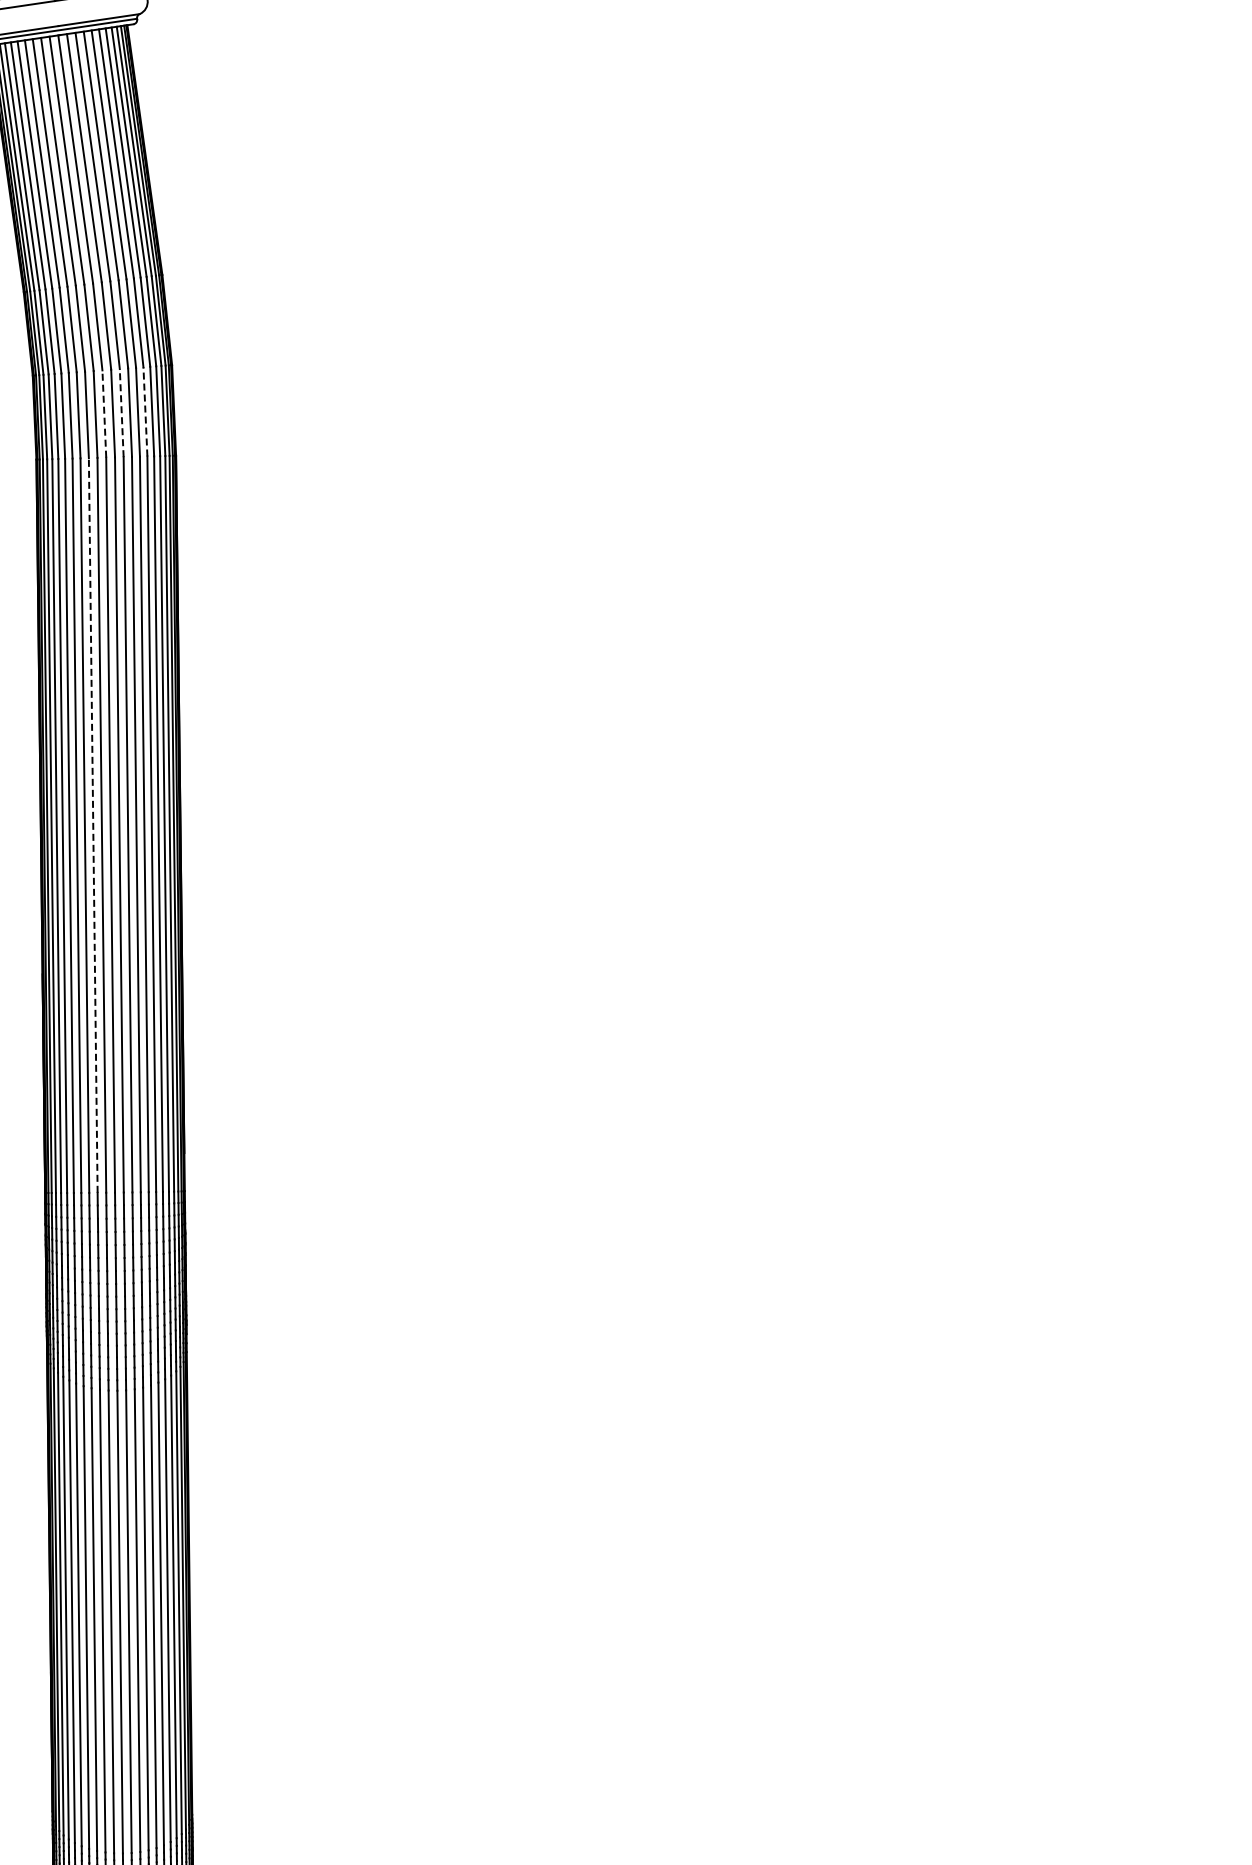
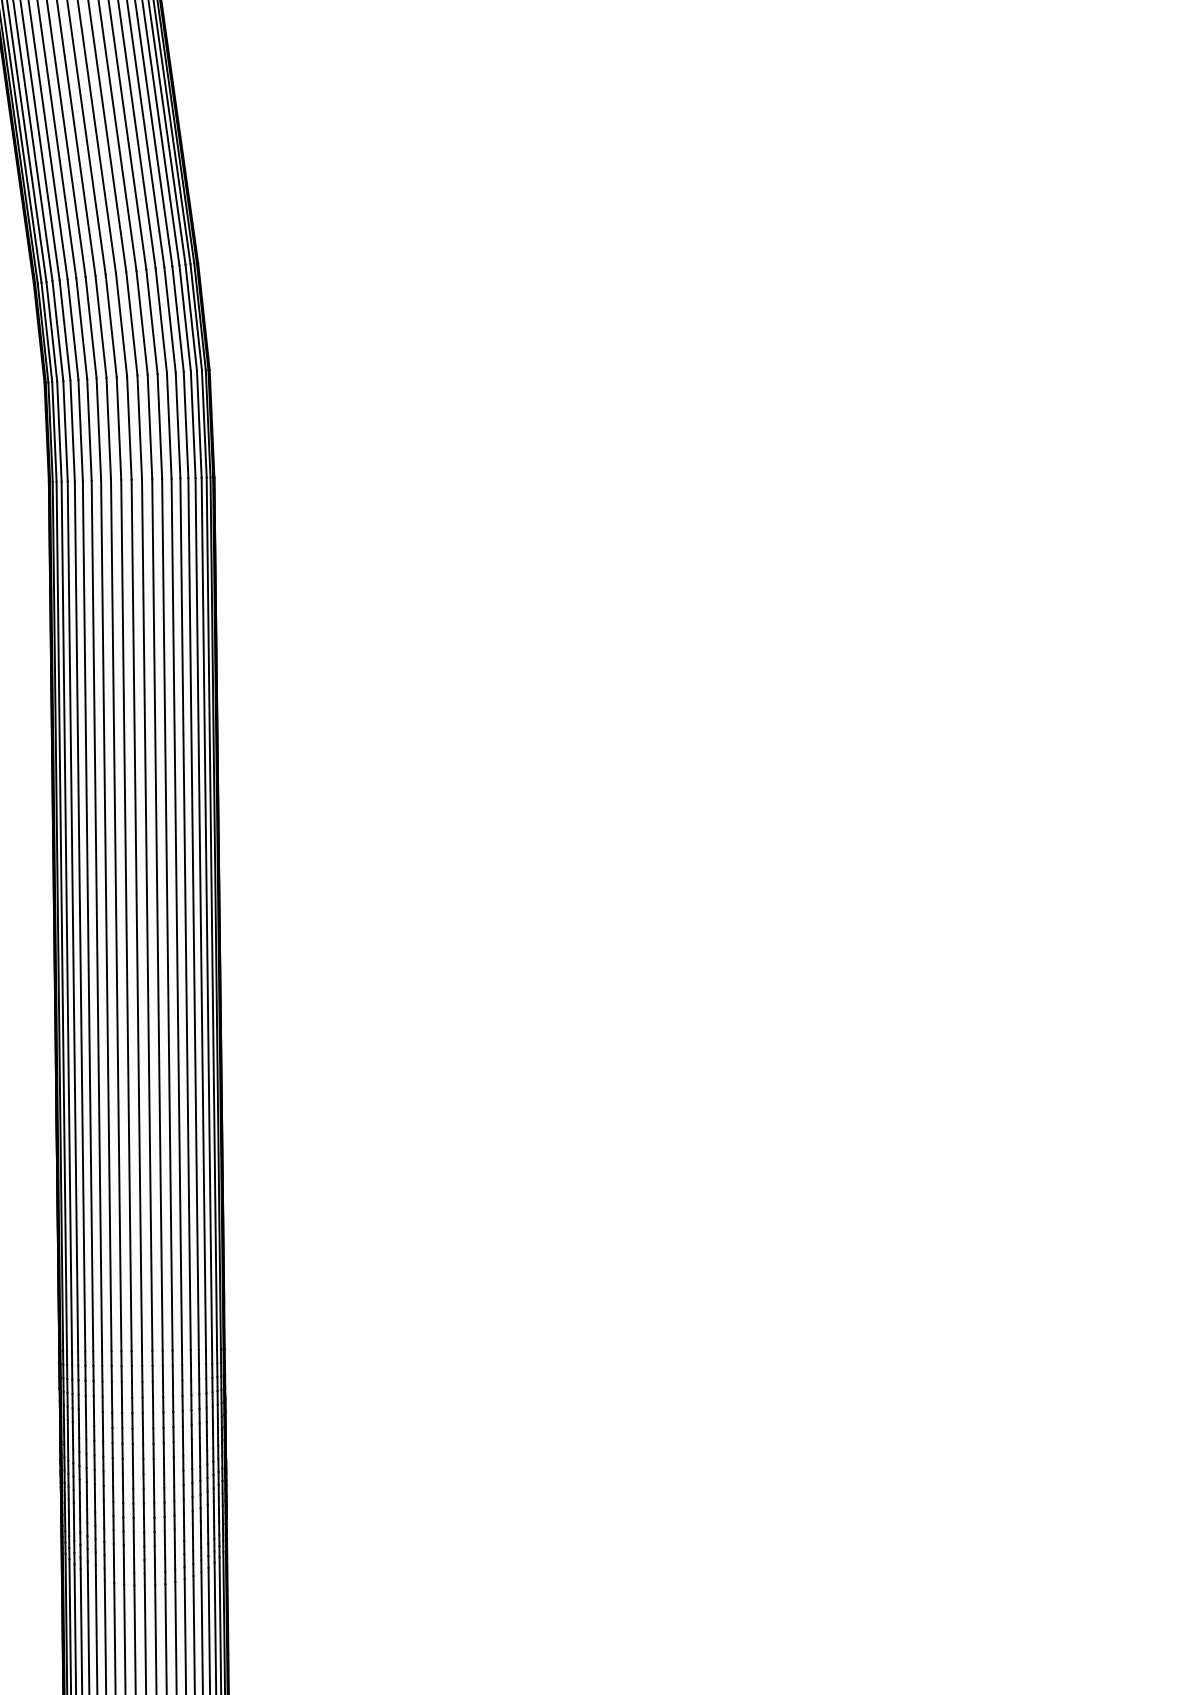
line: (145, 411) -> (178, 425), dashed -> solid
line: (121, 412) -> (149, 426), dashed -> solid
line: (104, 414) -> (129, 428), dashed -> solid
line: (93, 824) -> (116, 914), dashed -> solid

